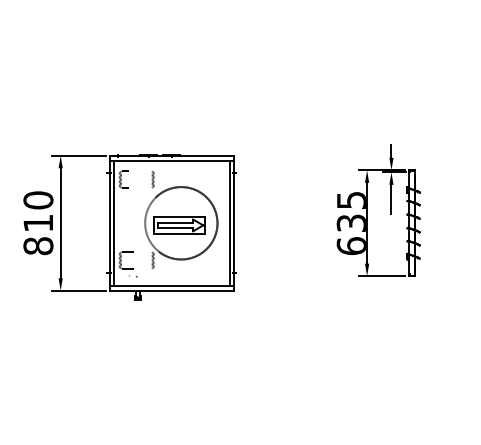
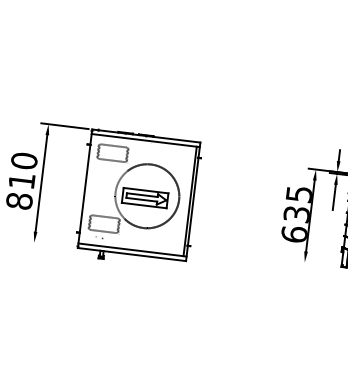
line: (113, 222) -> (87, 188), removed
line: (381, 276) -> (317, 264), removed
line: (79, 290) -> (50, 244), removed

